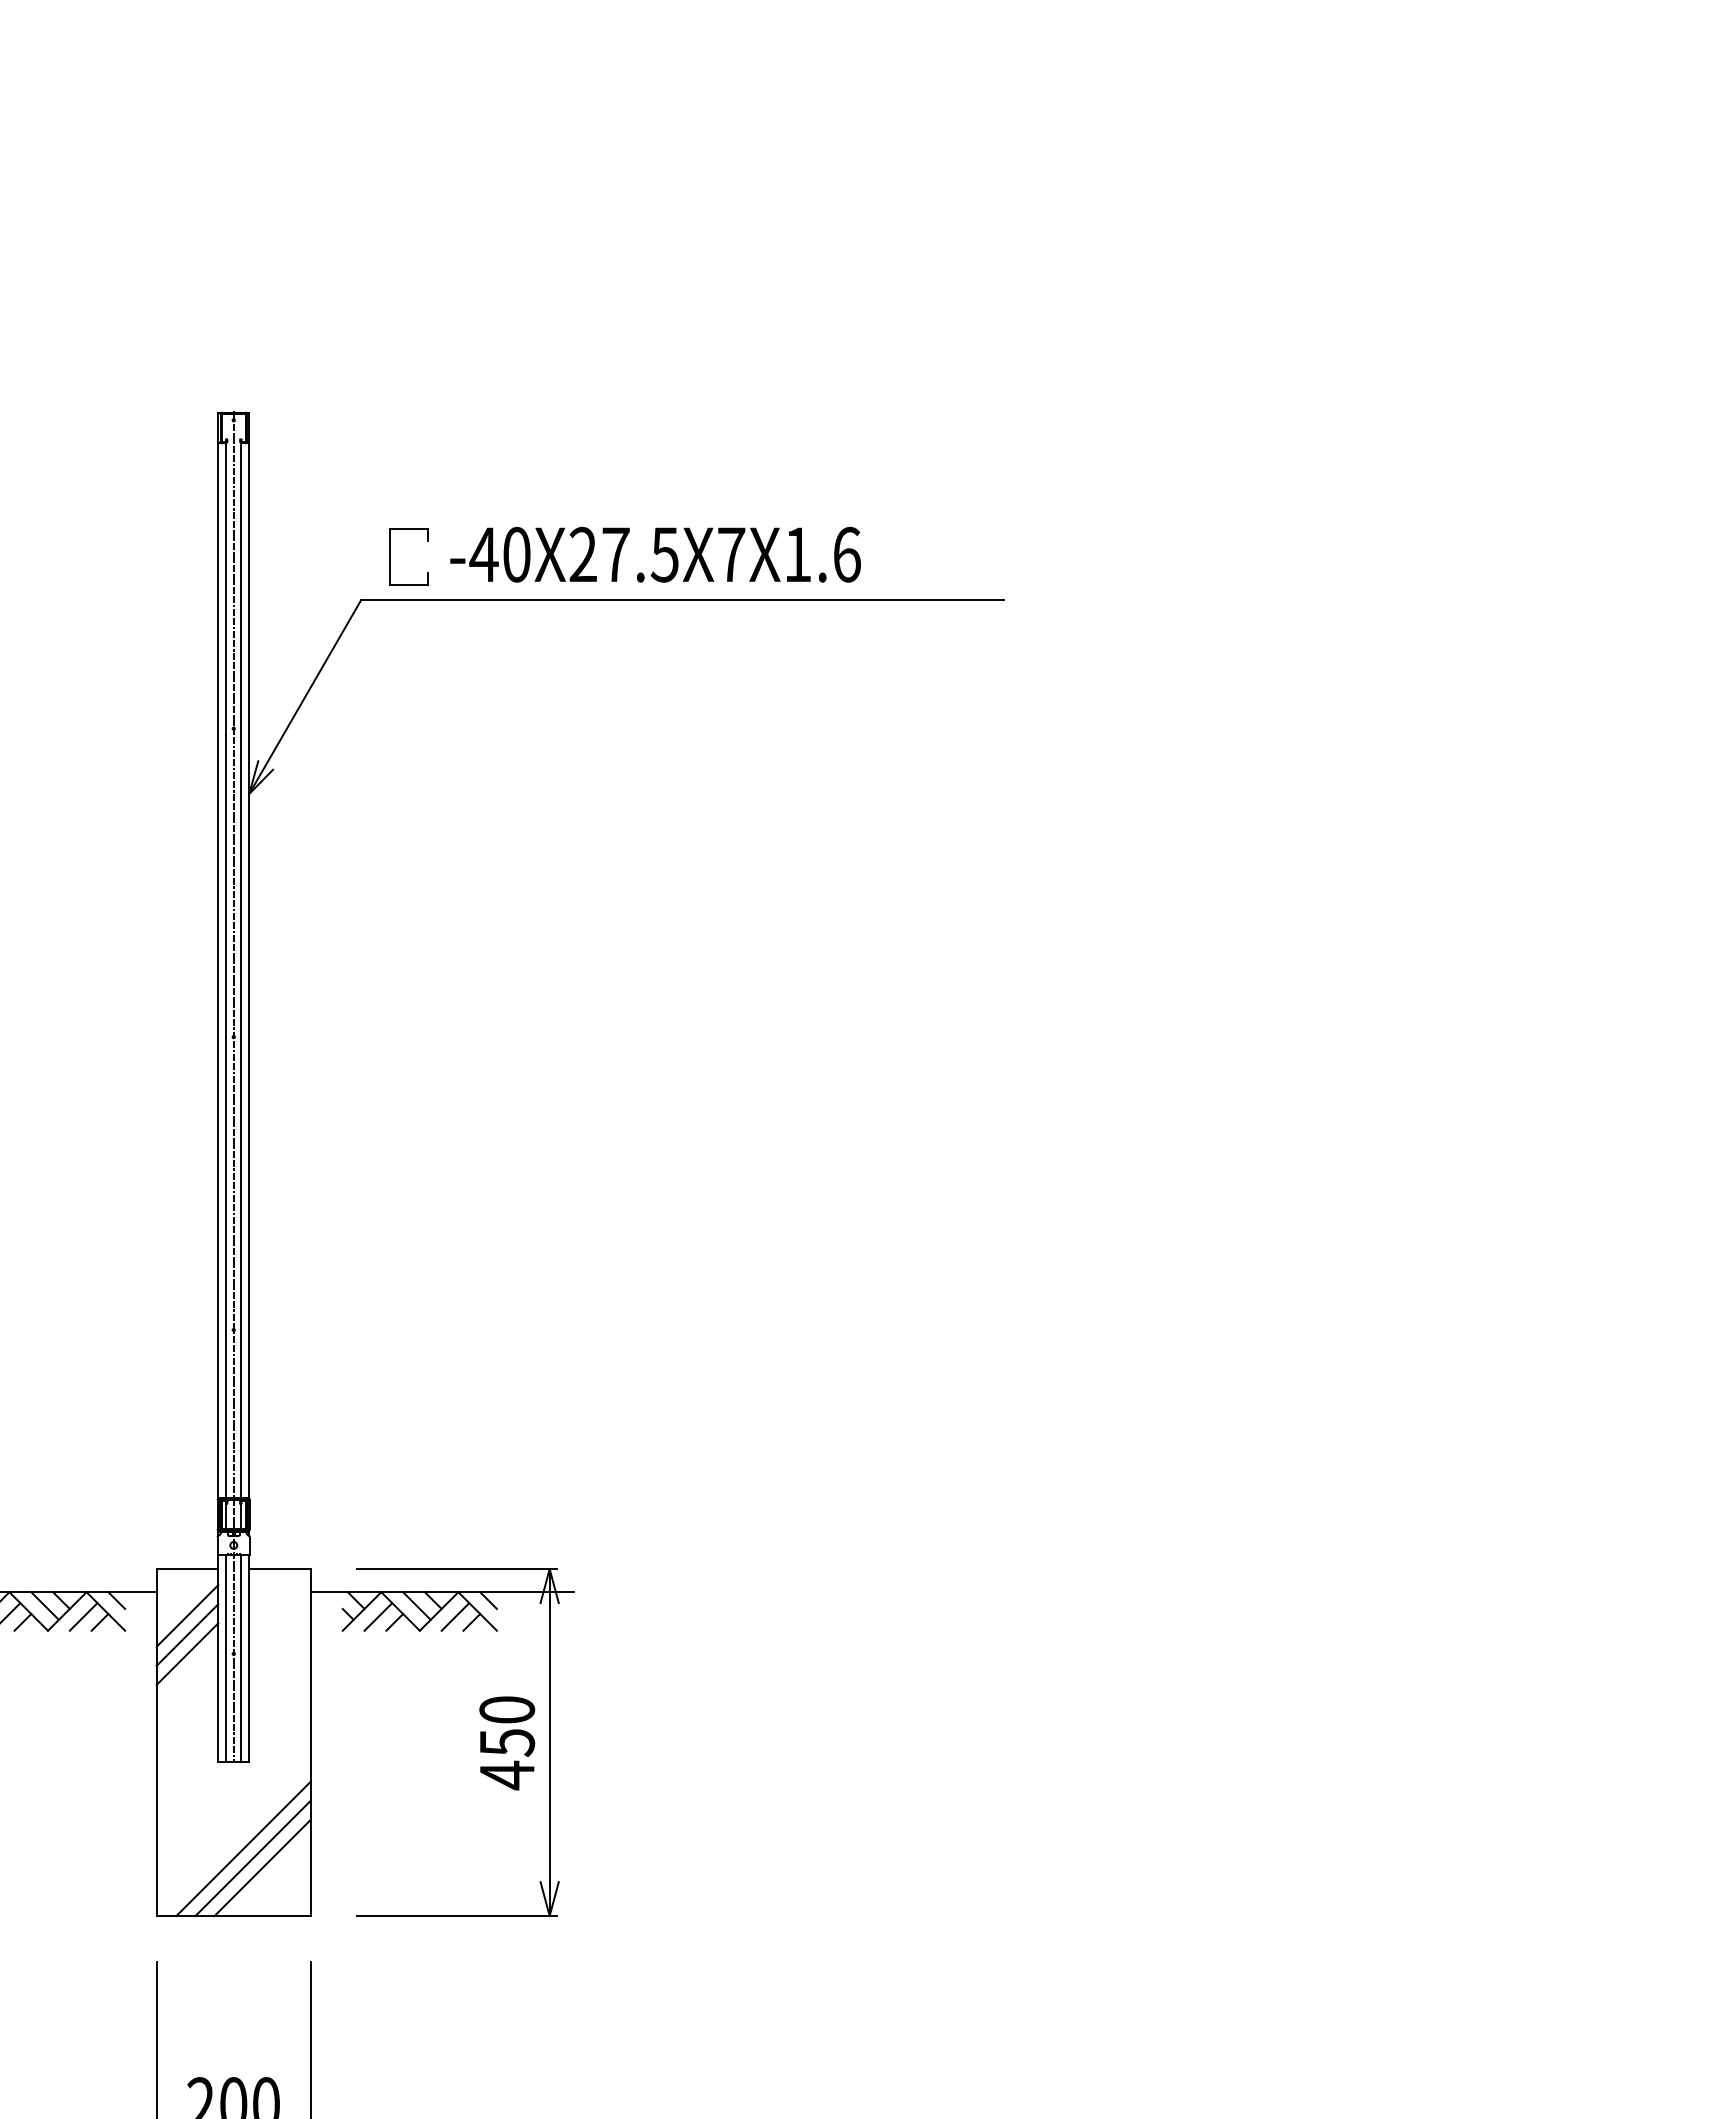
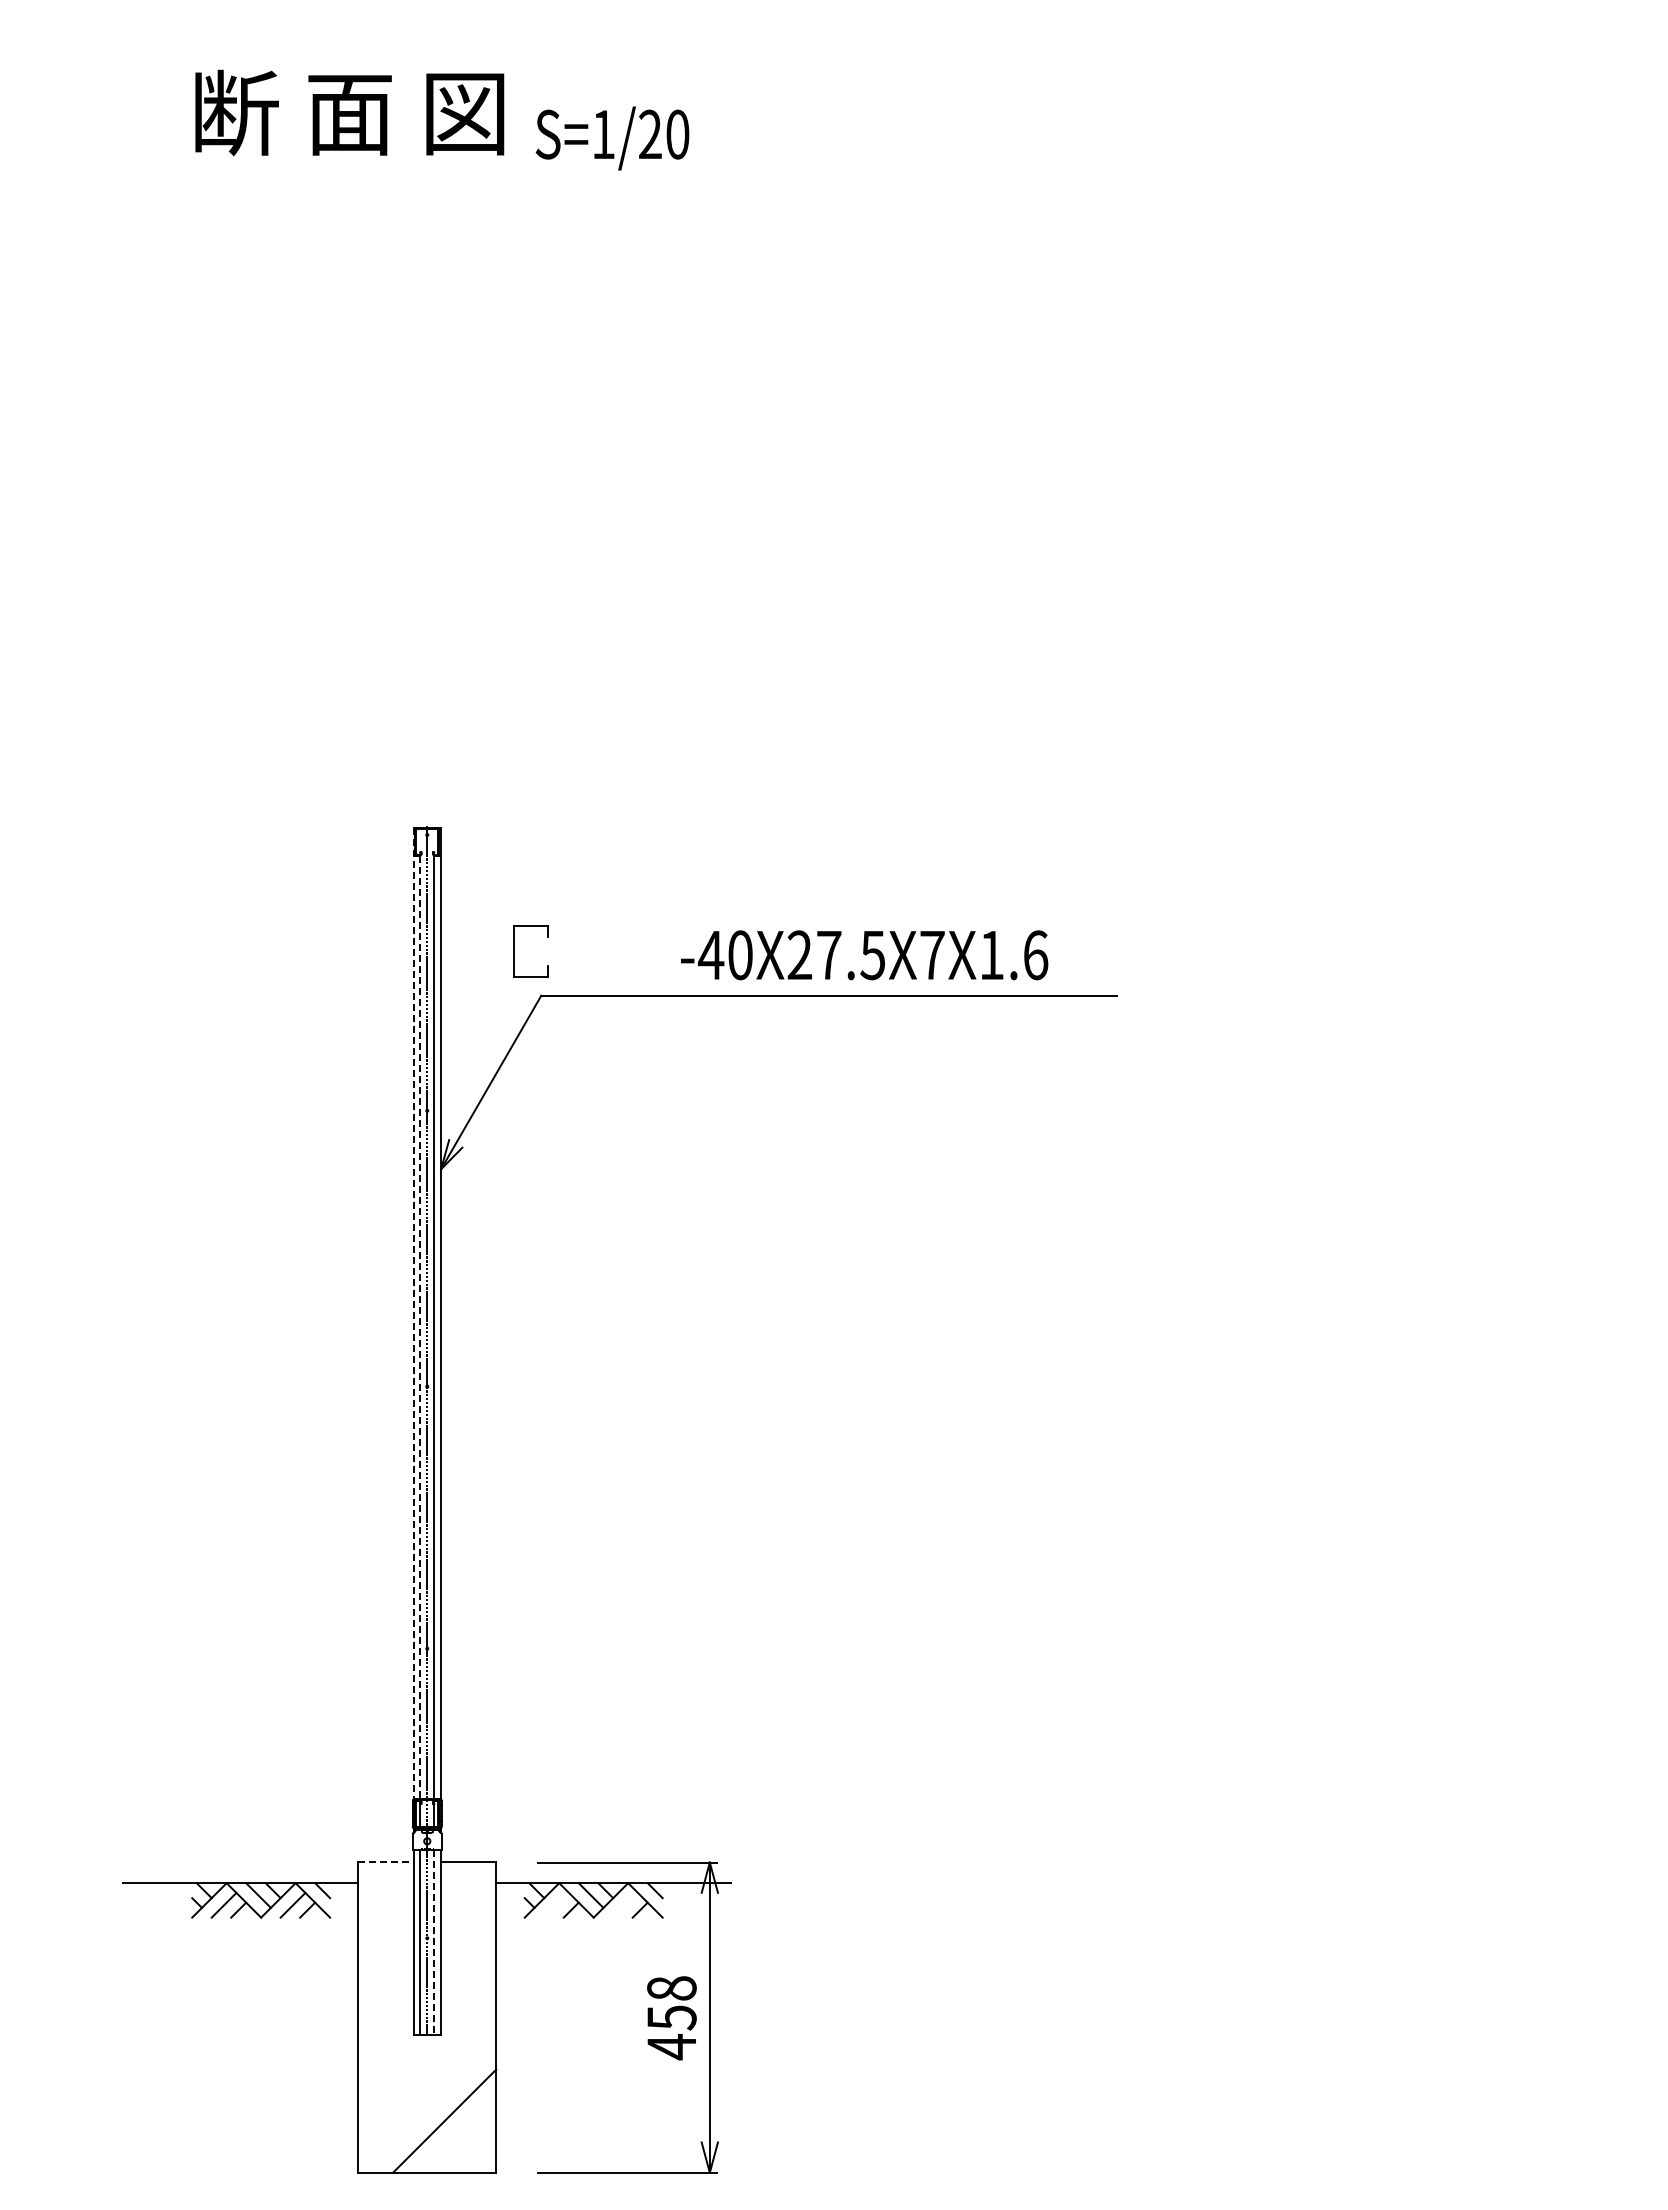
text: (655, 554) -> (864, 955), moved
part: (390, 557) -> (514, 951), moved
line: (218, 955) -> (413, 1313), solid -> dashed
line: (226, 970) -> (420, 1327), solid -> dashed
line: (187, 1569) -> (385, 1862), solid -> dashed
line: (187, 1614) -> (385, 1903), removed
line: (378, 1616) -> (556, 1904), removed
line: (455, 1616) -> (625, 1904), removed
line: (187, 1635) -> (385, 1921), removed
line: (187, 1654) -> (385, 1938), removed
line: (241, 1658) -> (434, 1942), solid -> dashed
text: (506, 1709) -> (671, 1988), 450 -> 458
line: (242, 1848) -> (435, 2112), removed
line: (263, 1867) -> (453, 2129), removed

